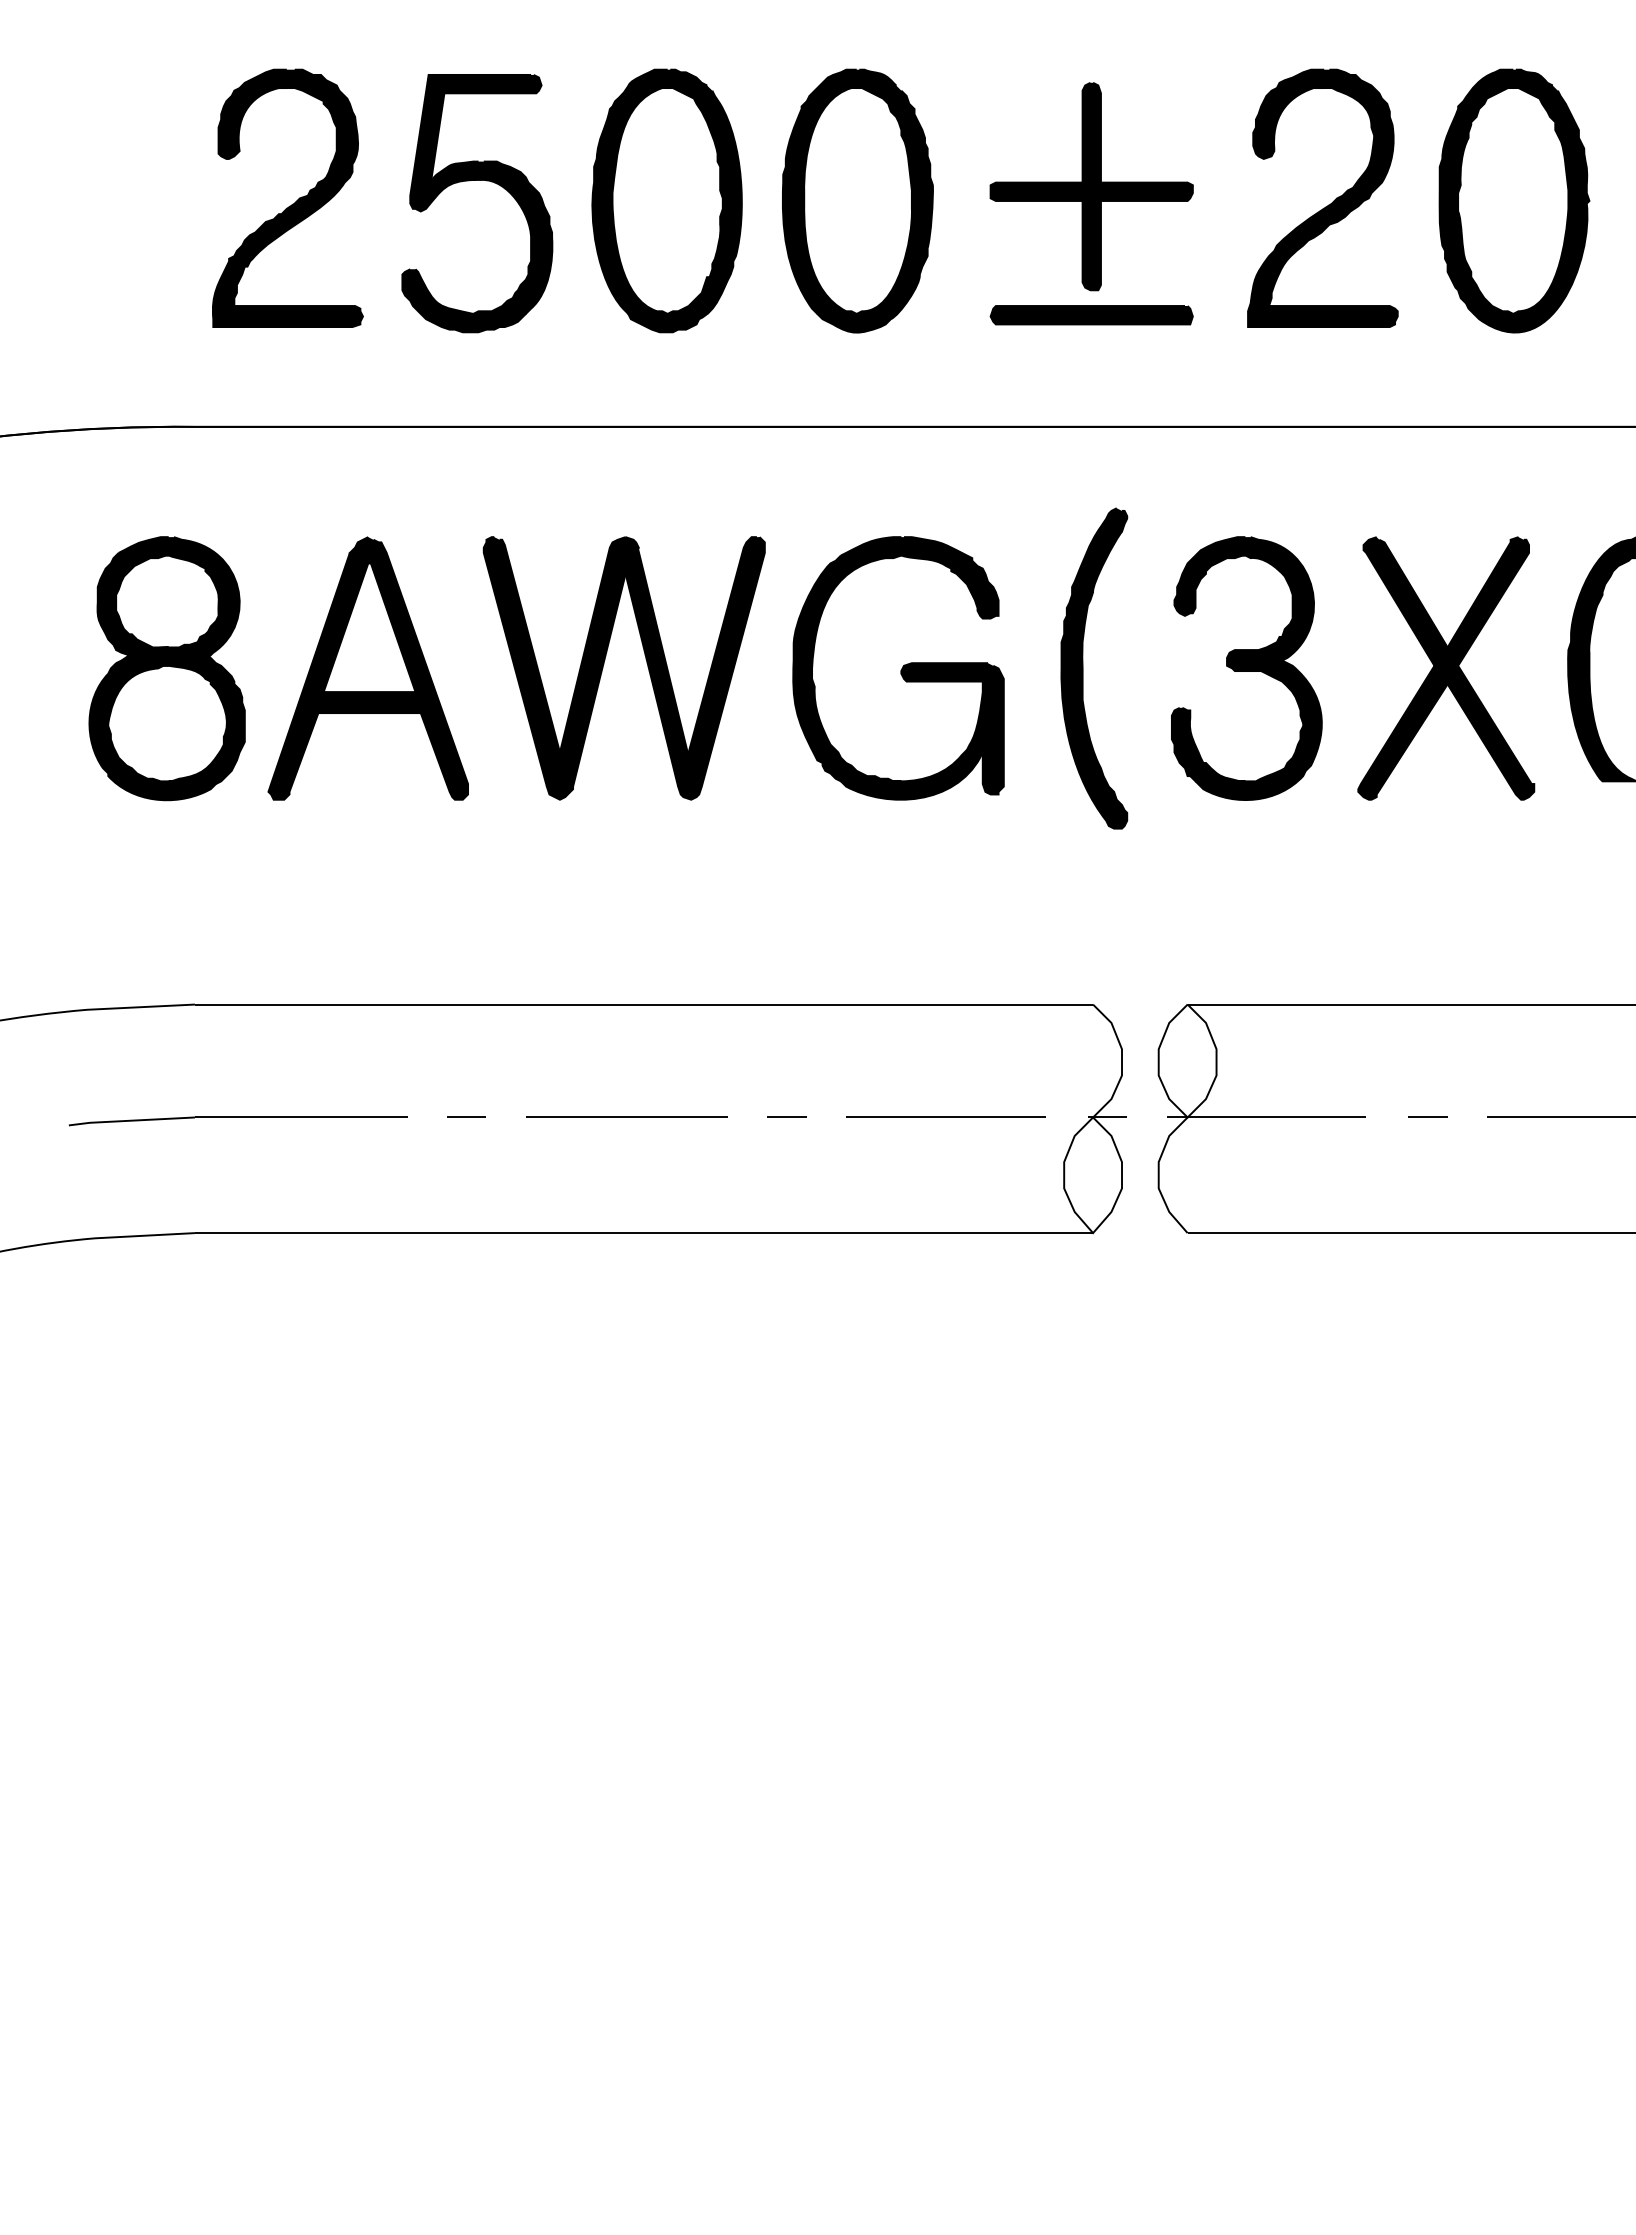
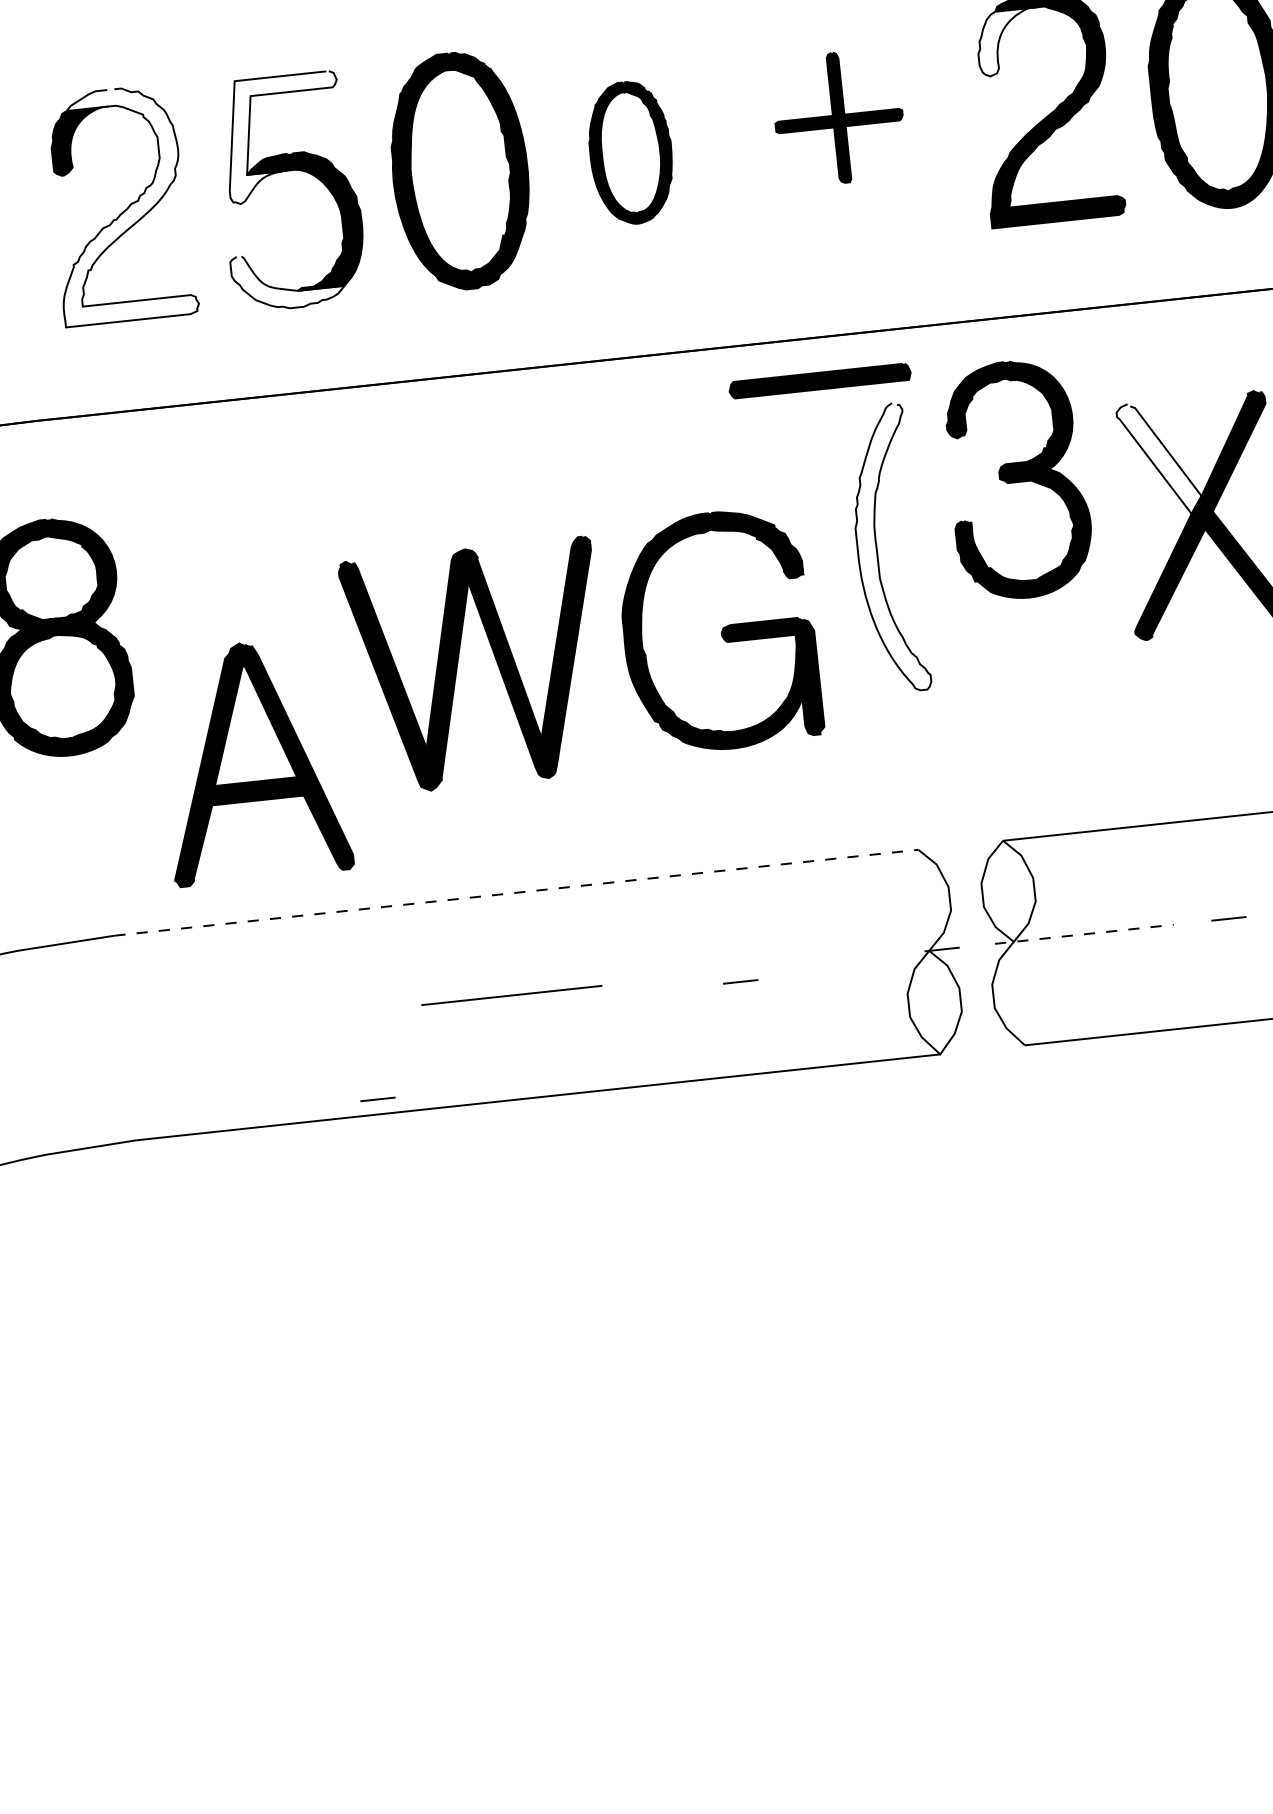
fill: (1288, 123) -> (1009, 42), removed
fill: (475, 142) -> (283, 137), removed
part: (1091, 186) -> (838, 117), size x0.7
fill: (287, 198) -> (120, 205), removed
part: (857, 200) -> (630, 152), size x0.6
fill: (463, 300) -> (287, 279), removed
part: (1091, 315) -> (819, 381), moved
fill: (1405, 601) -> (1159, 459), removed
part: (604, 664) -> (458, 665), moved
part: (367, 668) -> (251, 760), moved
part: (898, 668) -> (718, 631), moved
fill: (1094, 668) -> (887, 548), removed
part: (1246, 668) -> (1017, 479), moved
line: (644, 1004) -> (516, 892), solid -> dashed
line: (466, 1116) -> (377, 1098), moved
line: (786, 1116) -> (739, 981), moved
line: (945, 1116) -> (797, 964), removed
line: (1266, 1117) -> (1084, 934), solid -> dashed
part: (238, 1121) -> (164, 1036), removed

